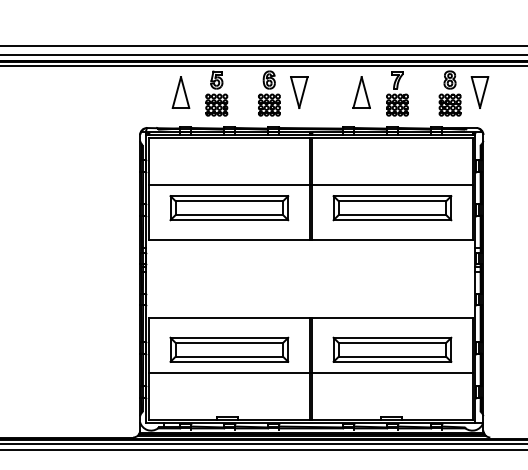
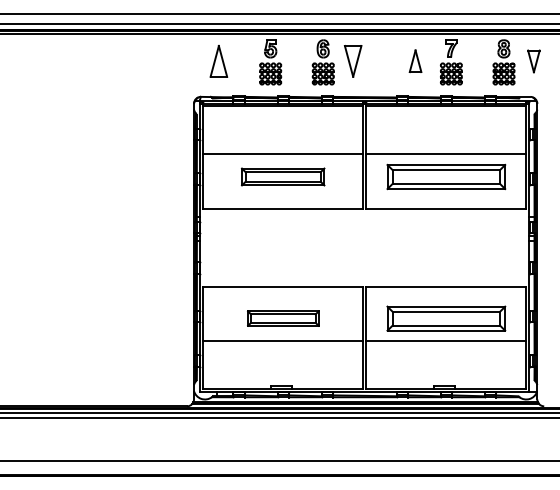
part: (361, 91) -> (415, 60), size x0.7
part: (180, 92) -> (218, 61), moved
part: (479, 92) -> (533, 61), size x0.7
part: (228, 207) -> (282, 176), size x0.7
part: (229, 349) -> (283, 318), size x0.6

